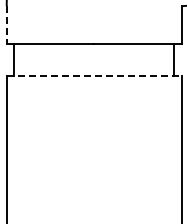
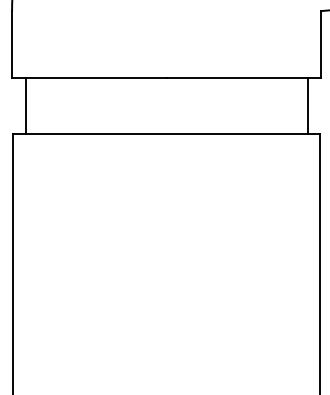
line: (6, 25) -> (11, 45), dashed -> solid
line: (94, 75) -> (166, 133), dashed -> solid

